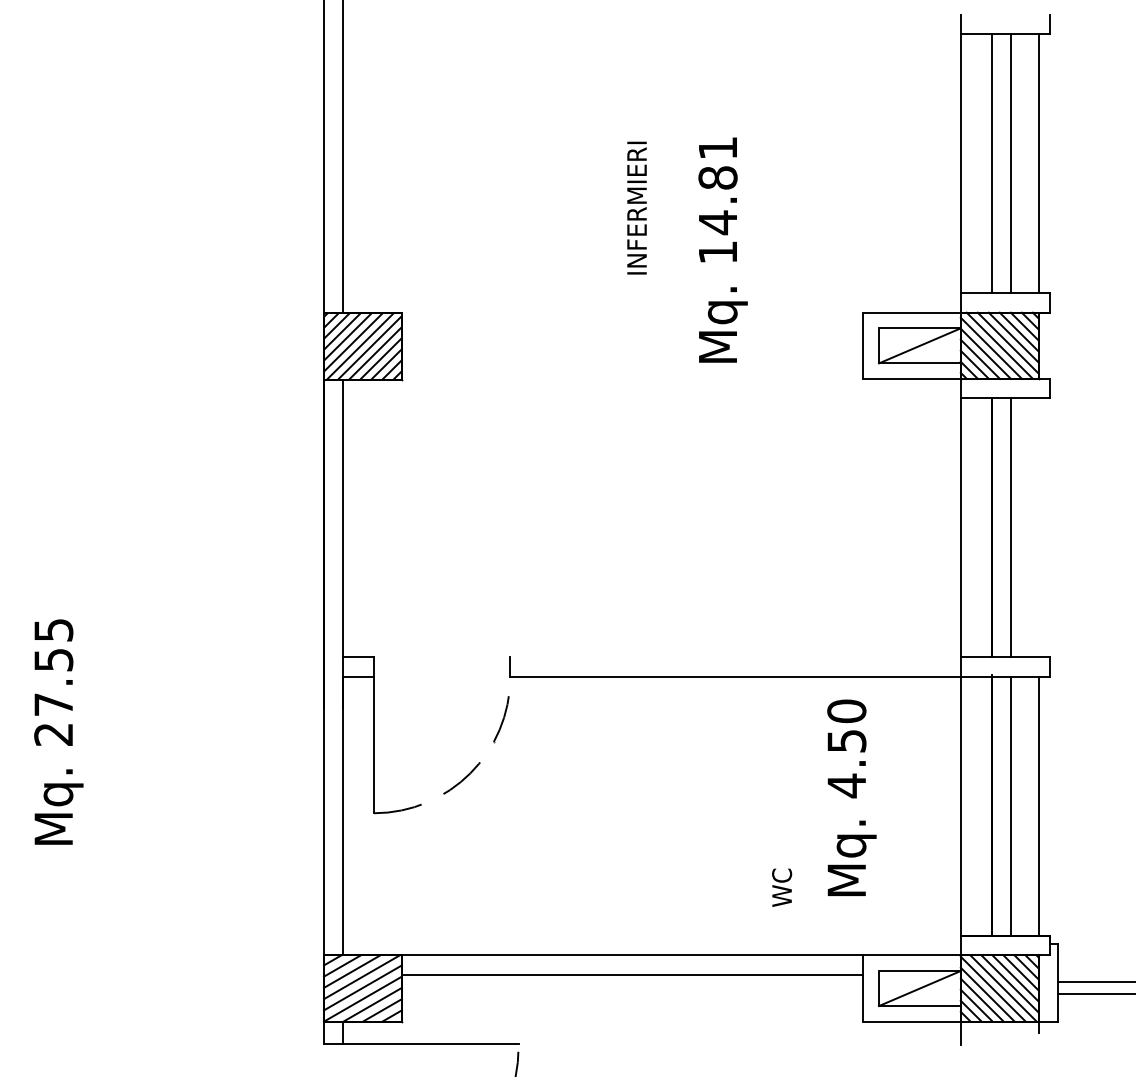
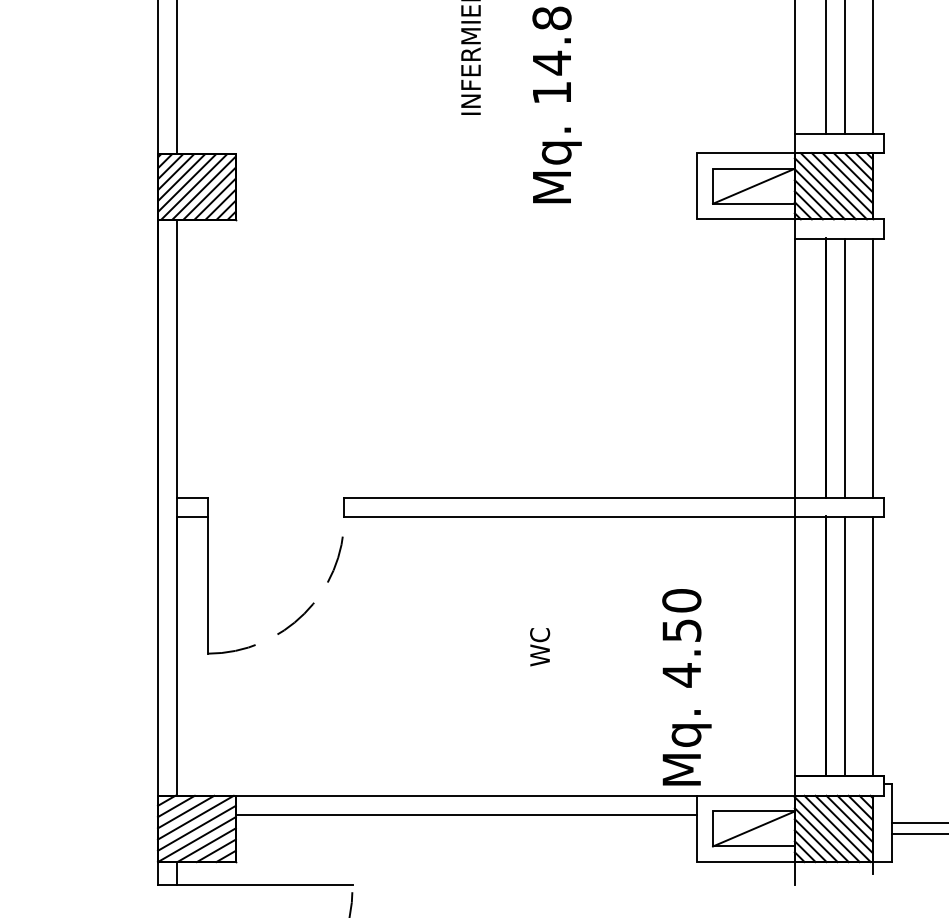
line: (1038, 527) -> (872, 367), added
line: (735, 657) -> (569, 497), added
text: (851, 797) -> (686, 686), moved
text: (782, 887) -> (540, 646), moved

